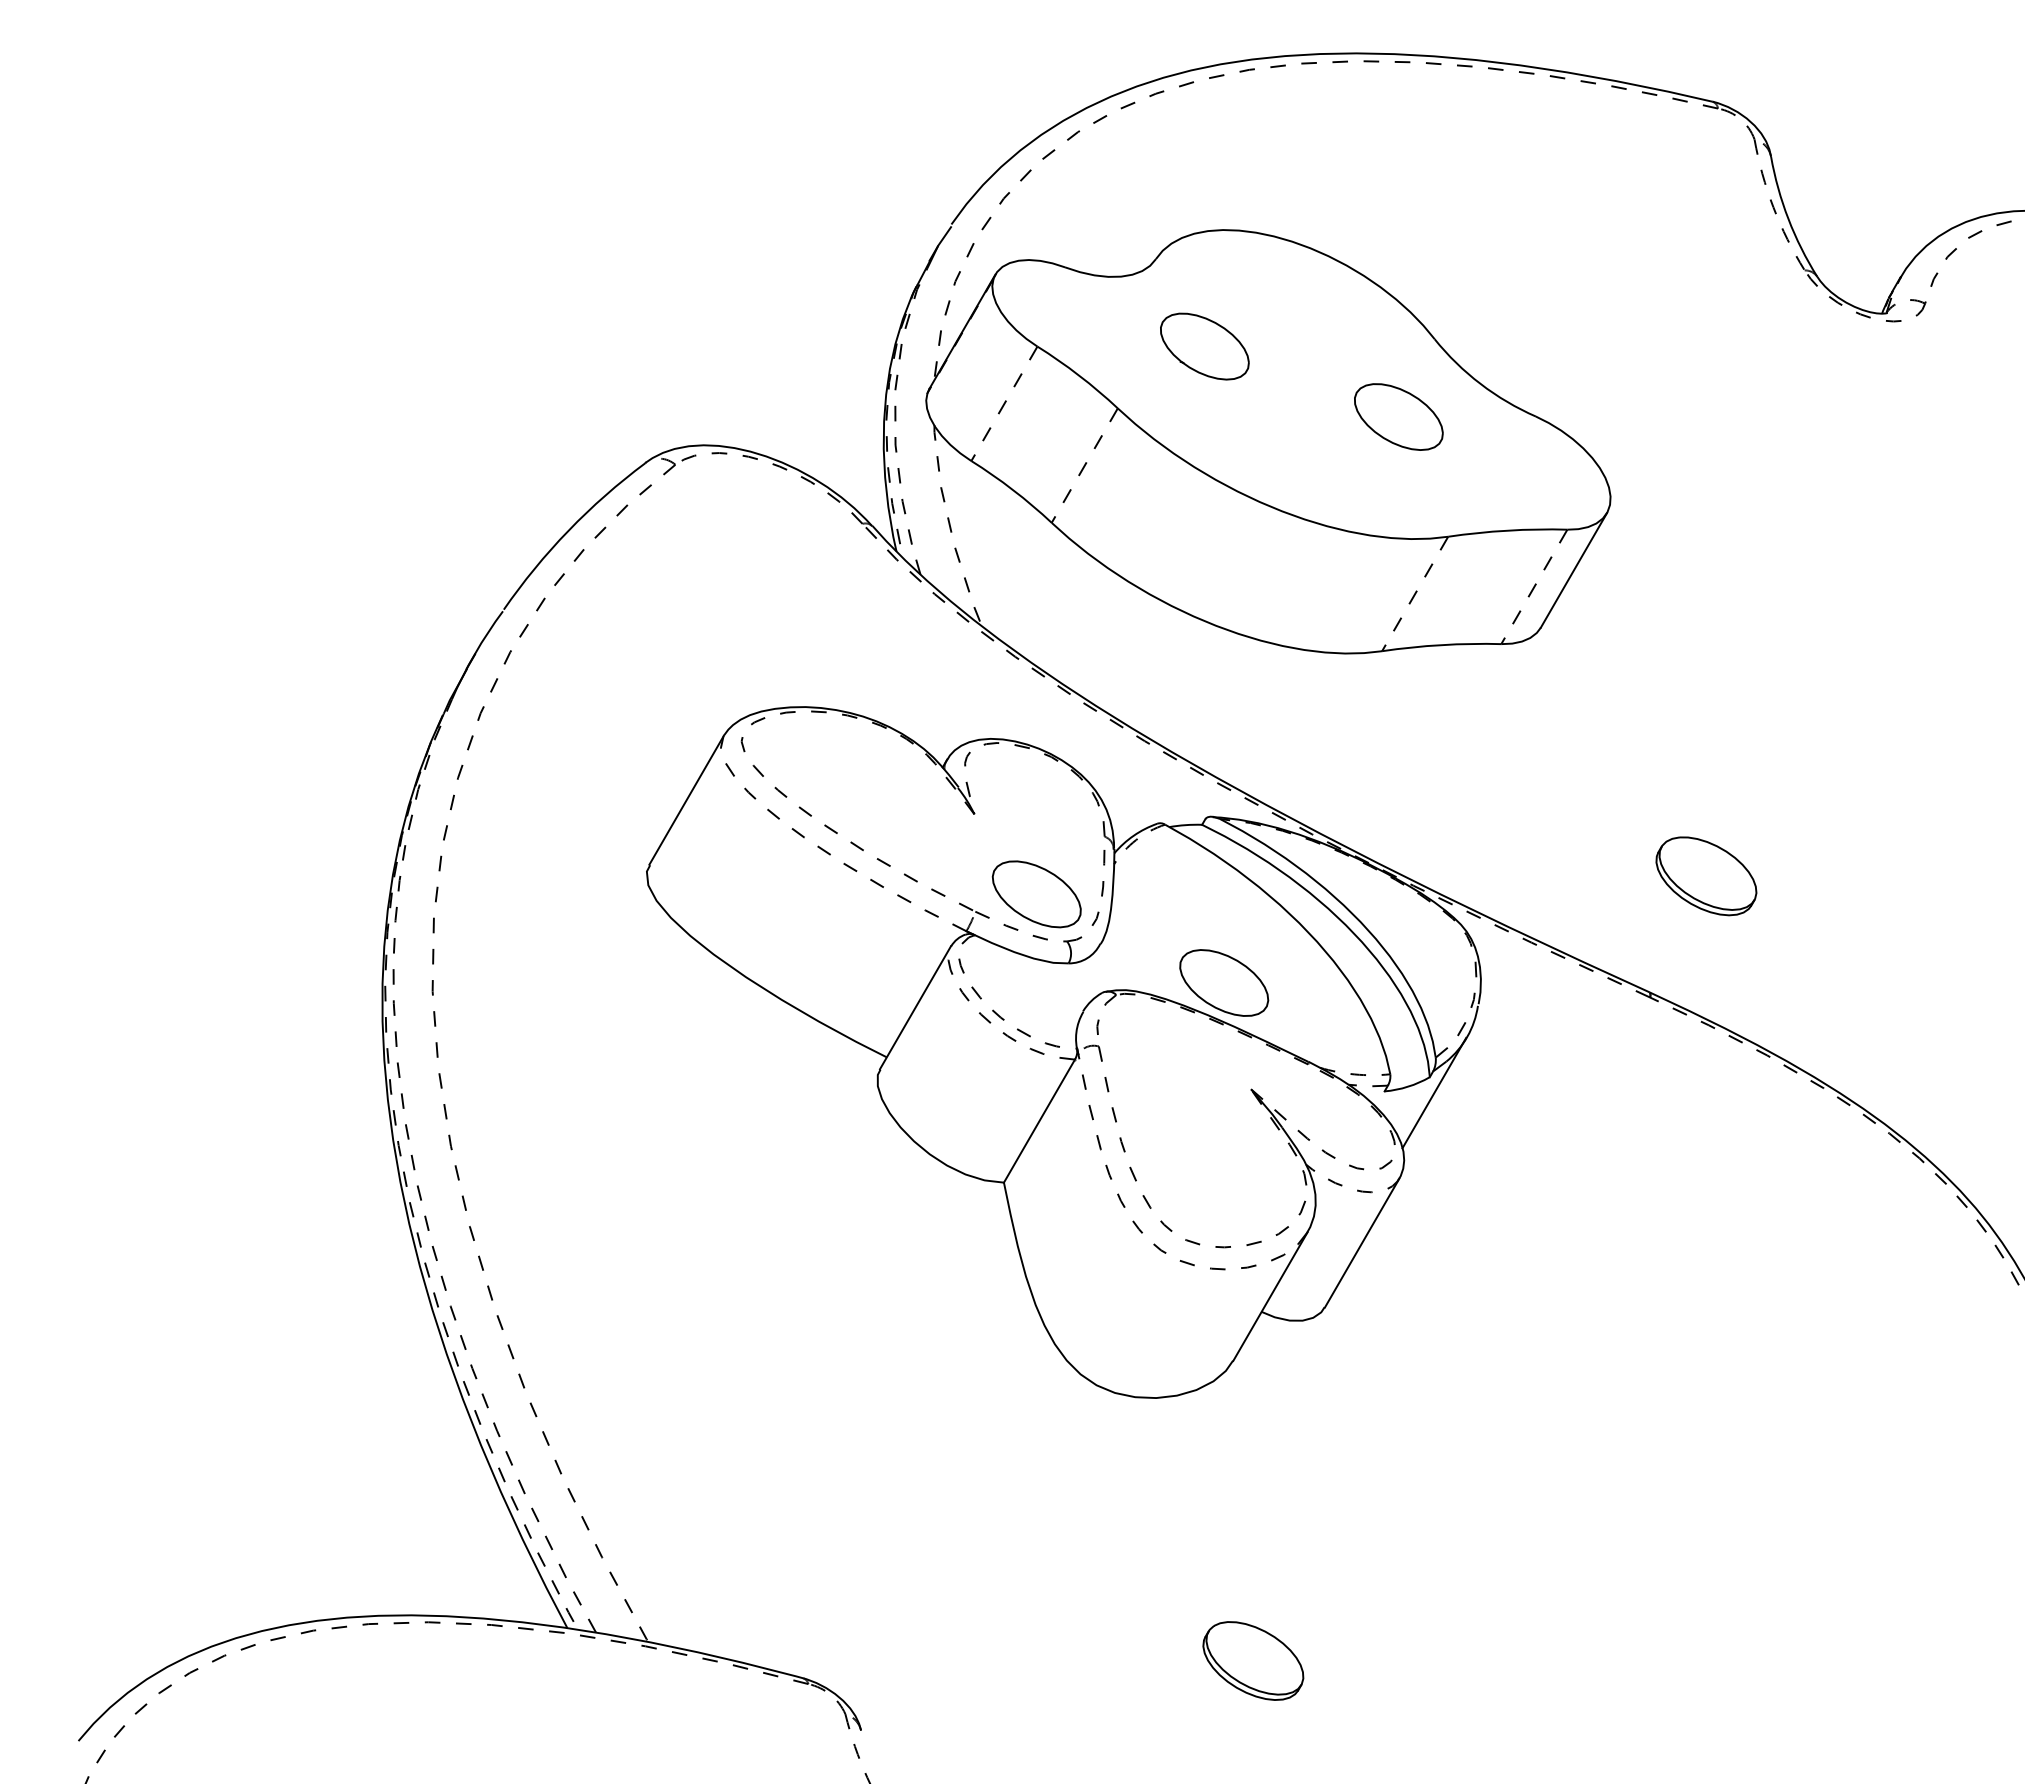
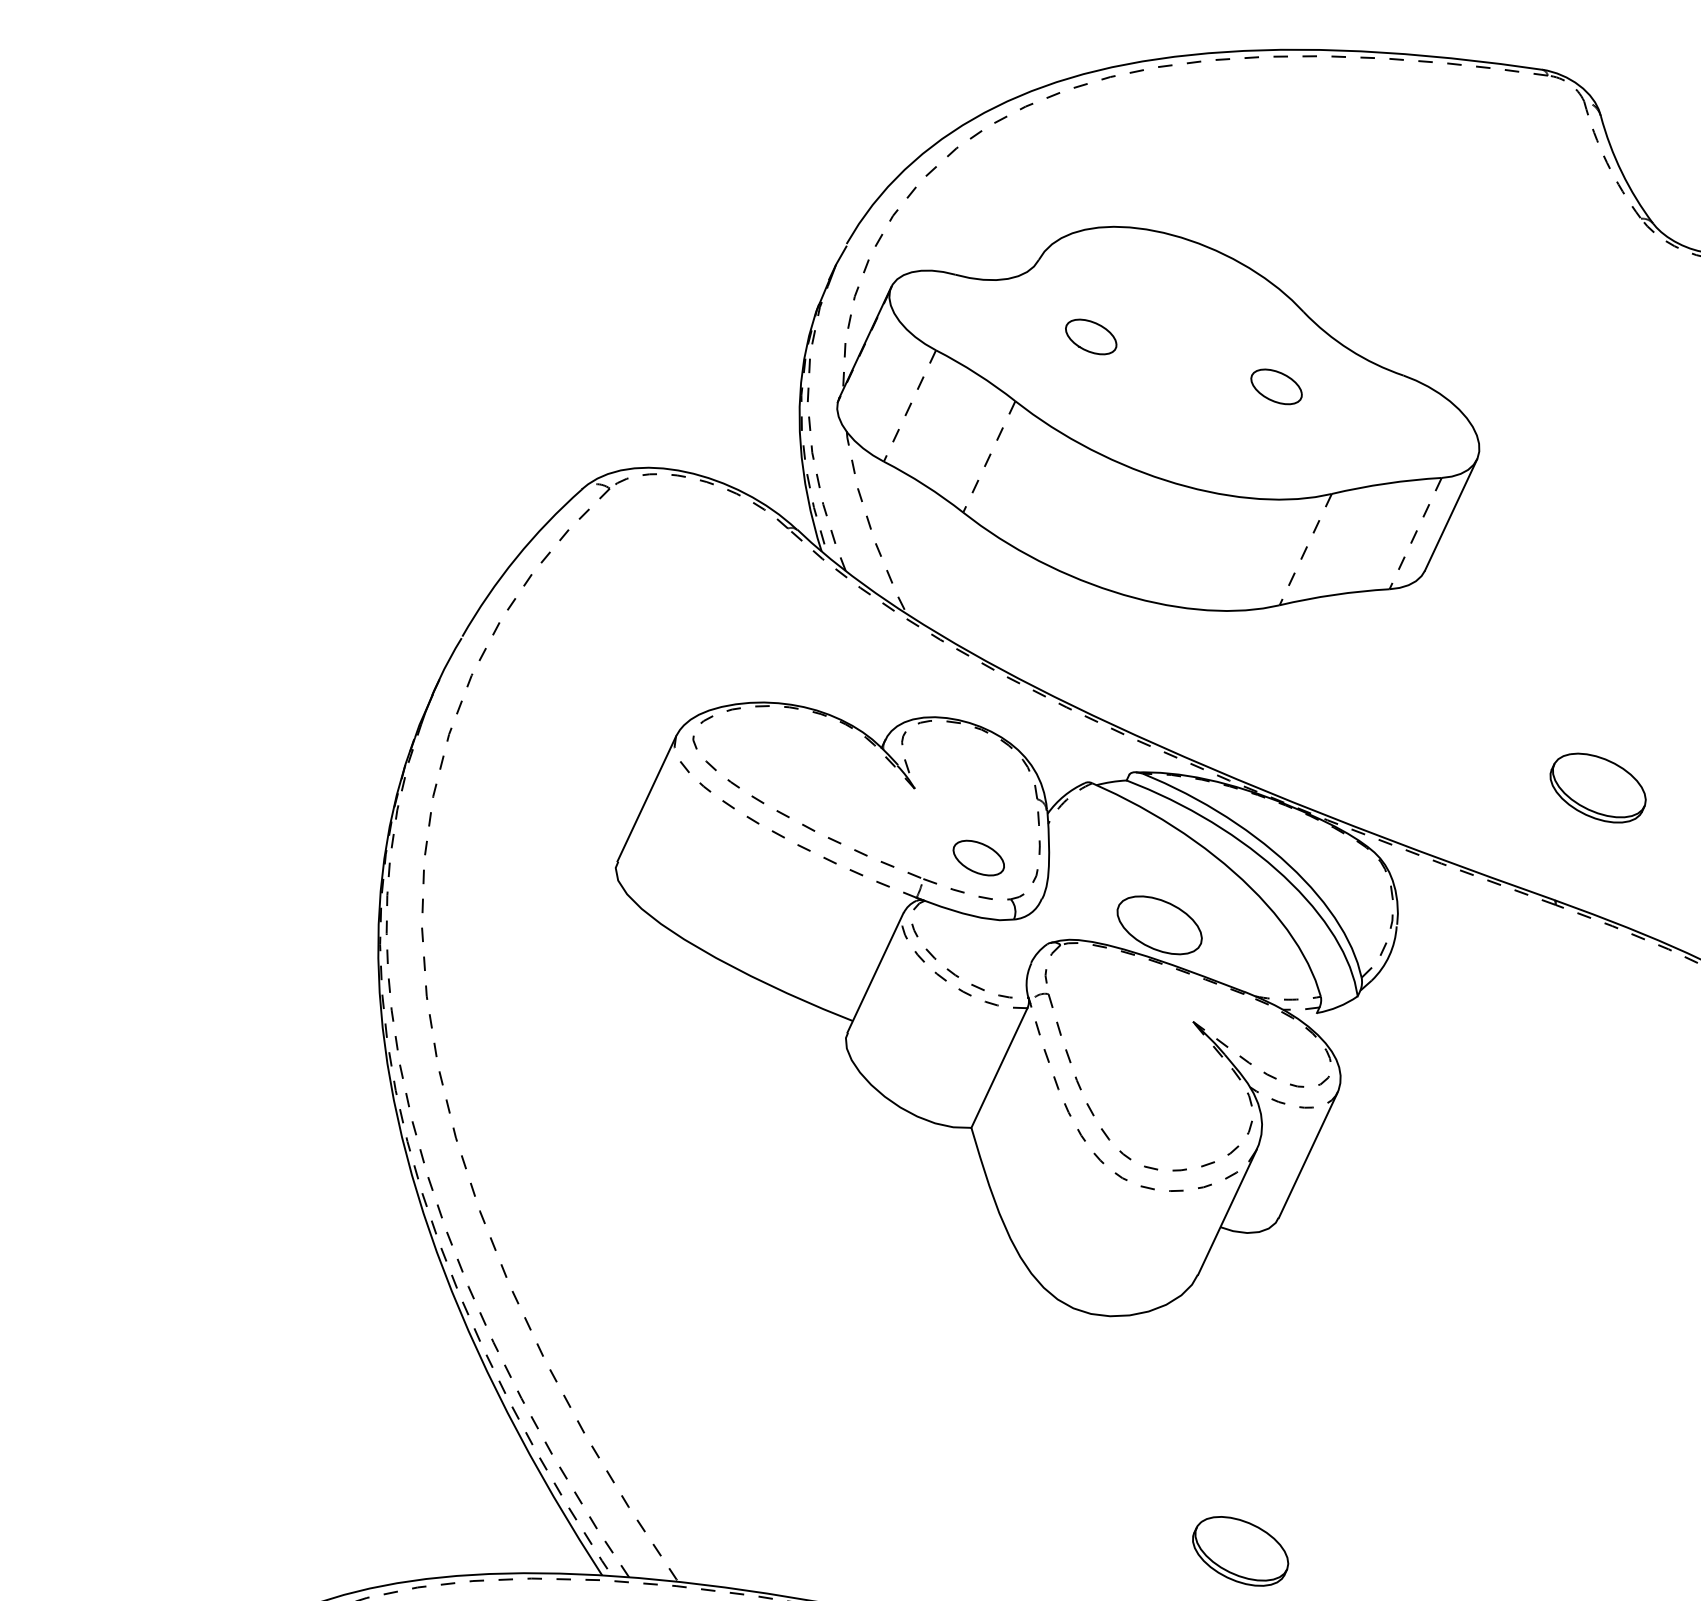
part: (1204, 346) -> (1090, 336), size x0.6
part: (1398, 416) -> (1276, 386), size x0.6
part: (1036, 894) -> (978, 858), size x0.6
line: (1434, 1092) -> (1363, 1010), removed

